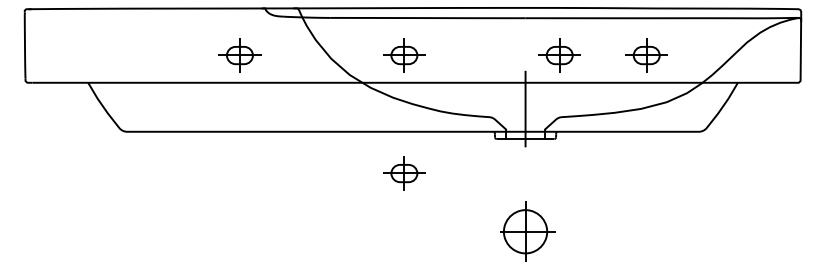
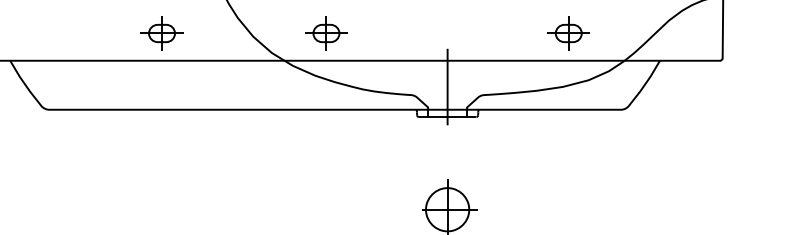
part: (559, 55) -> (481, 33), removed
part: (404, 173) -> (326, 151), removed

